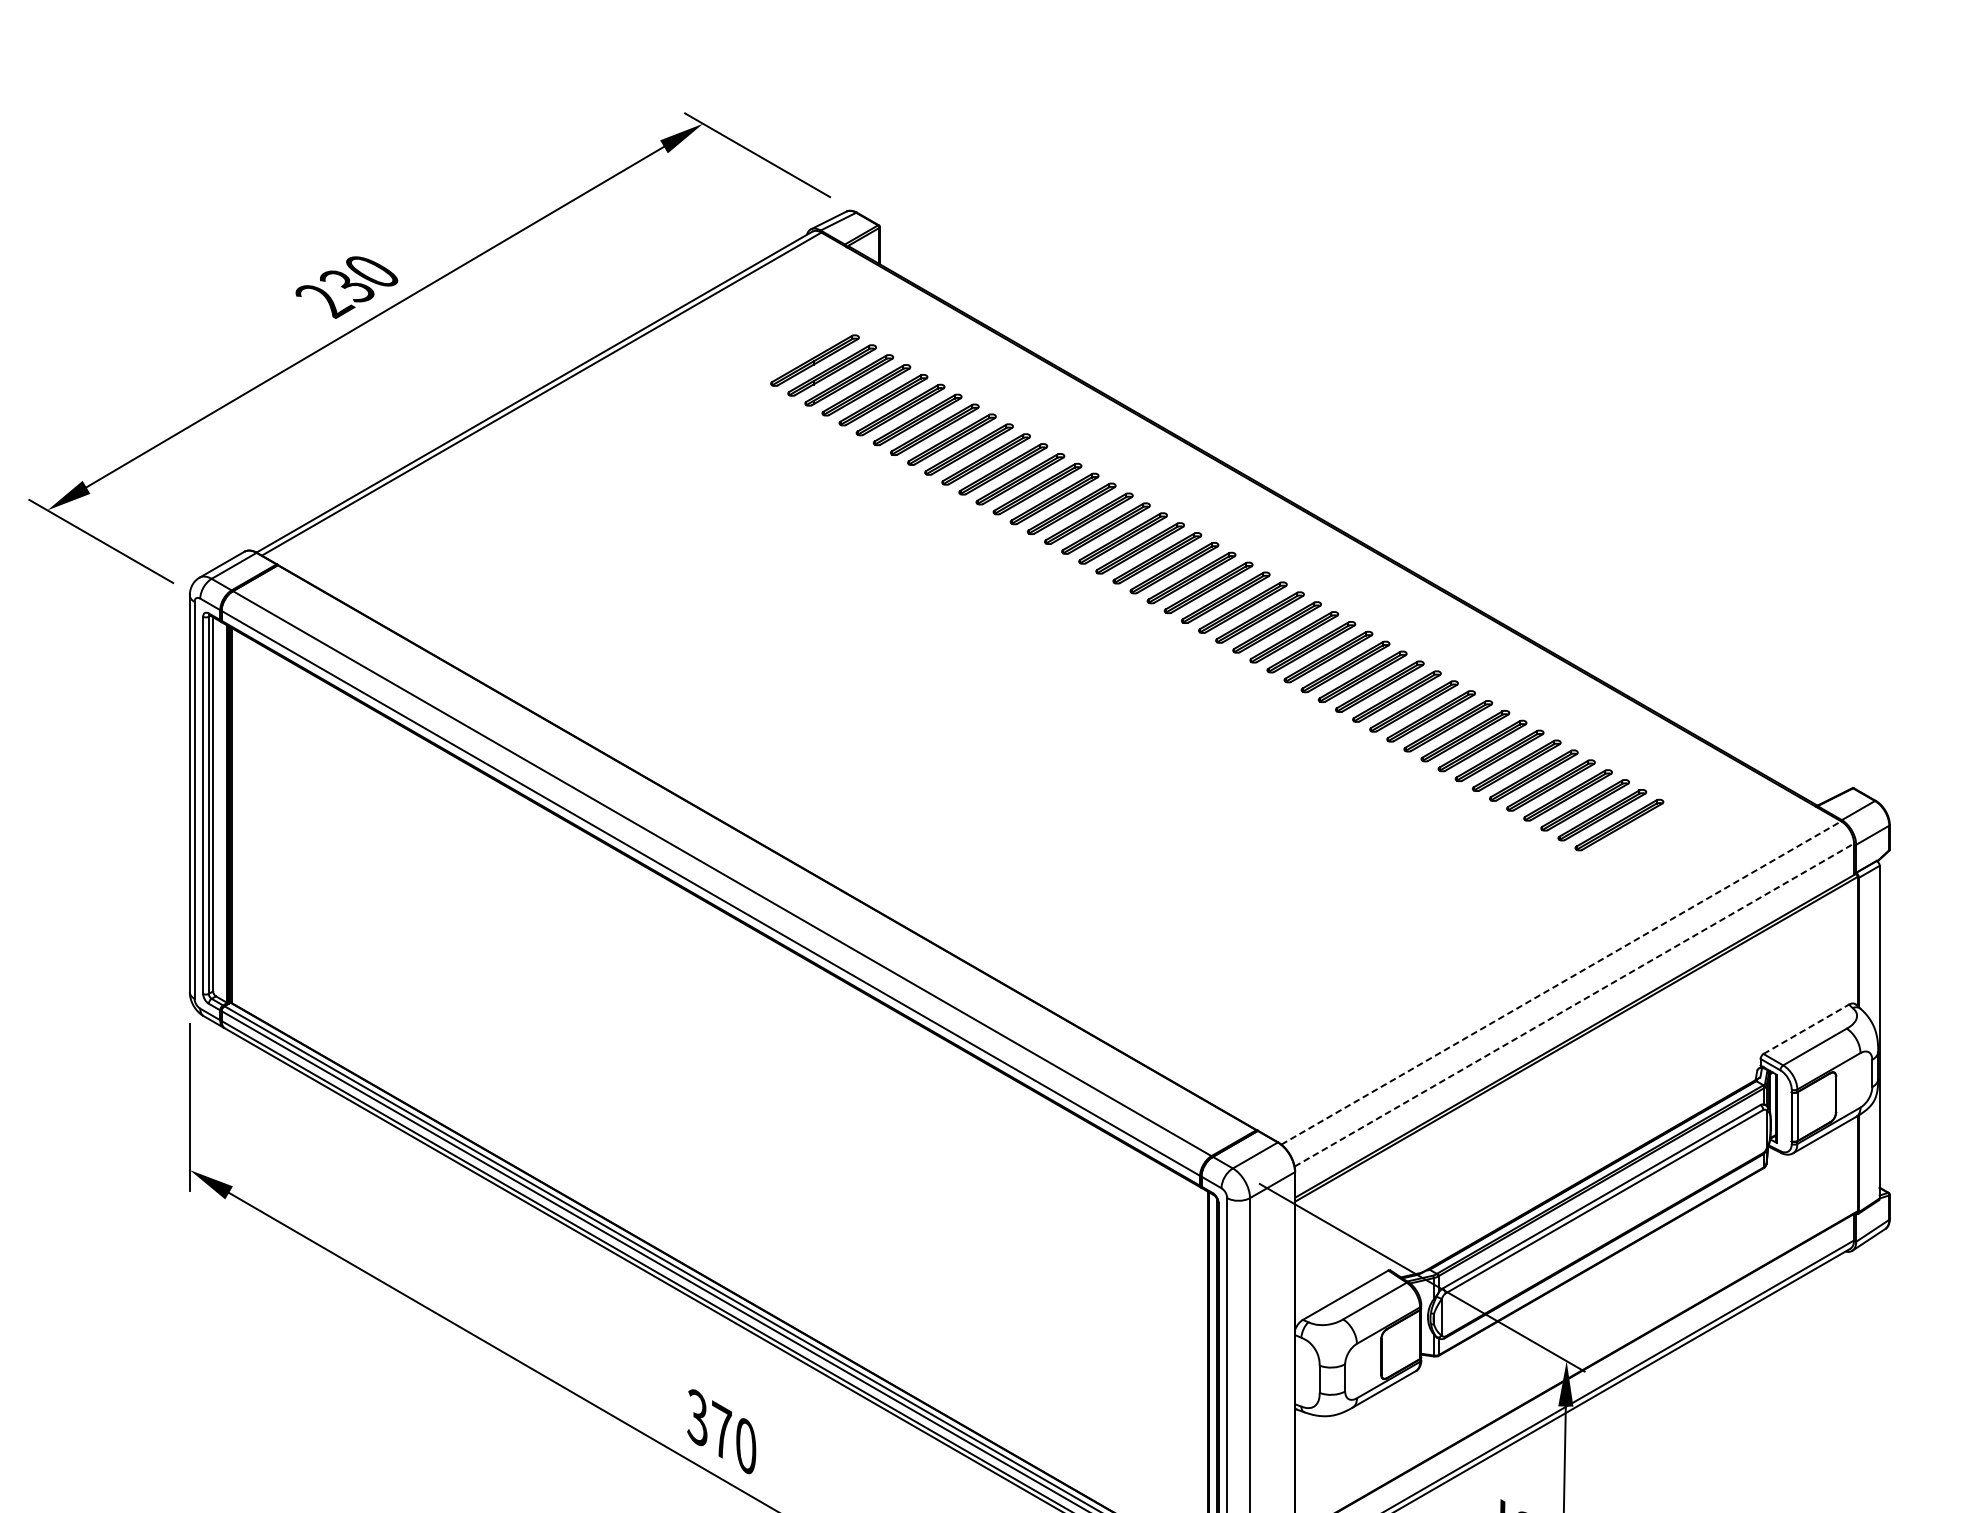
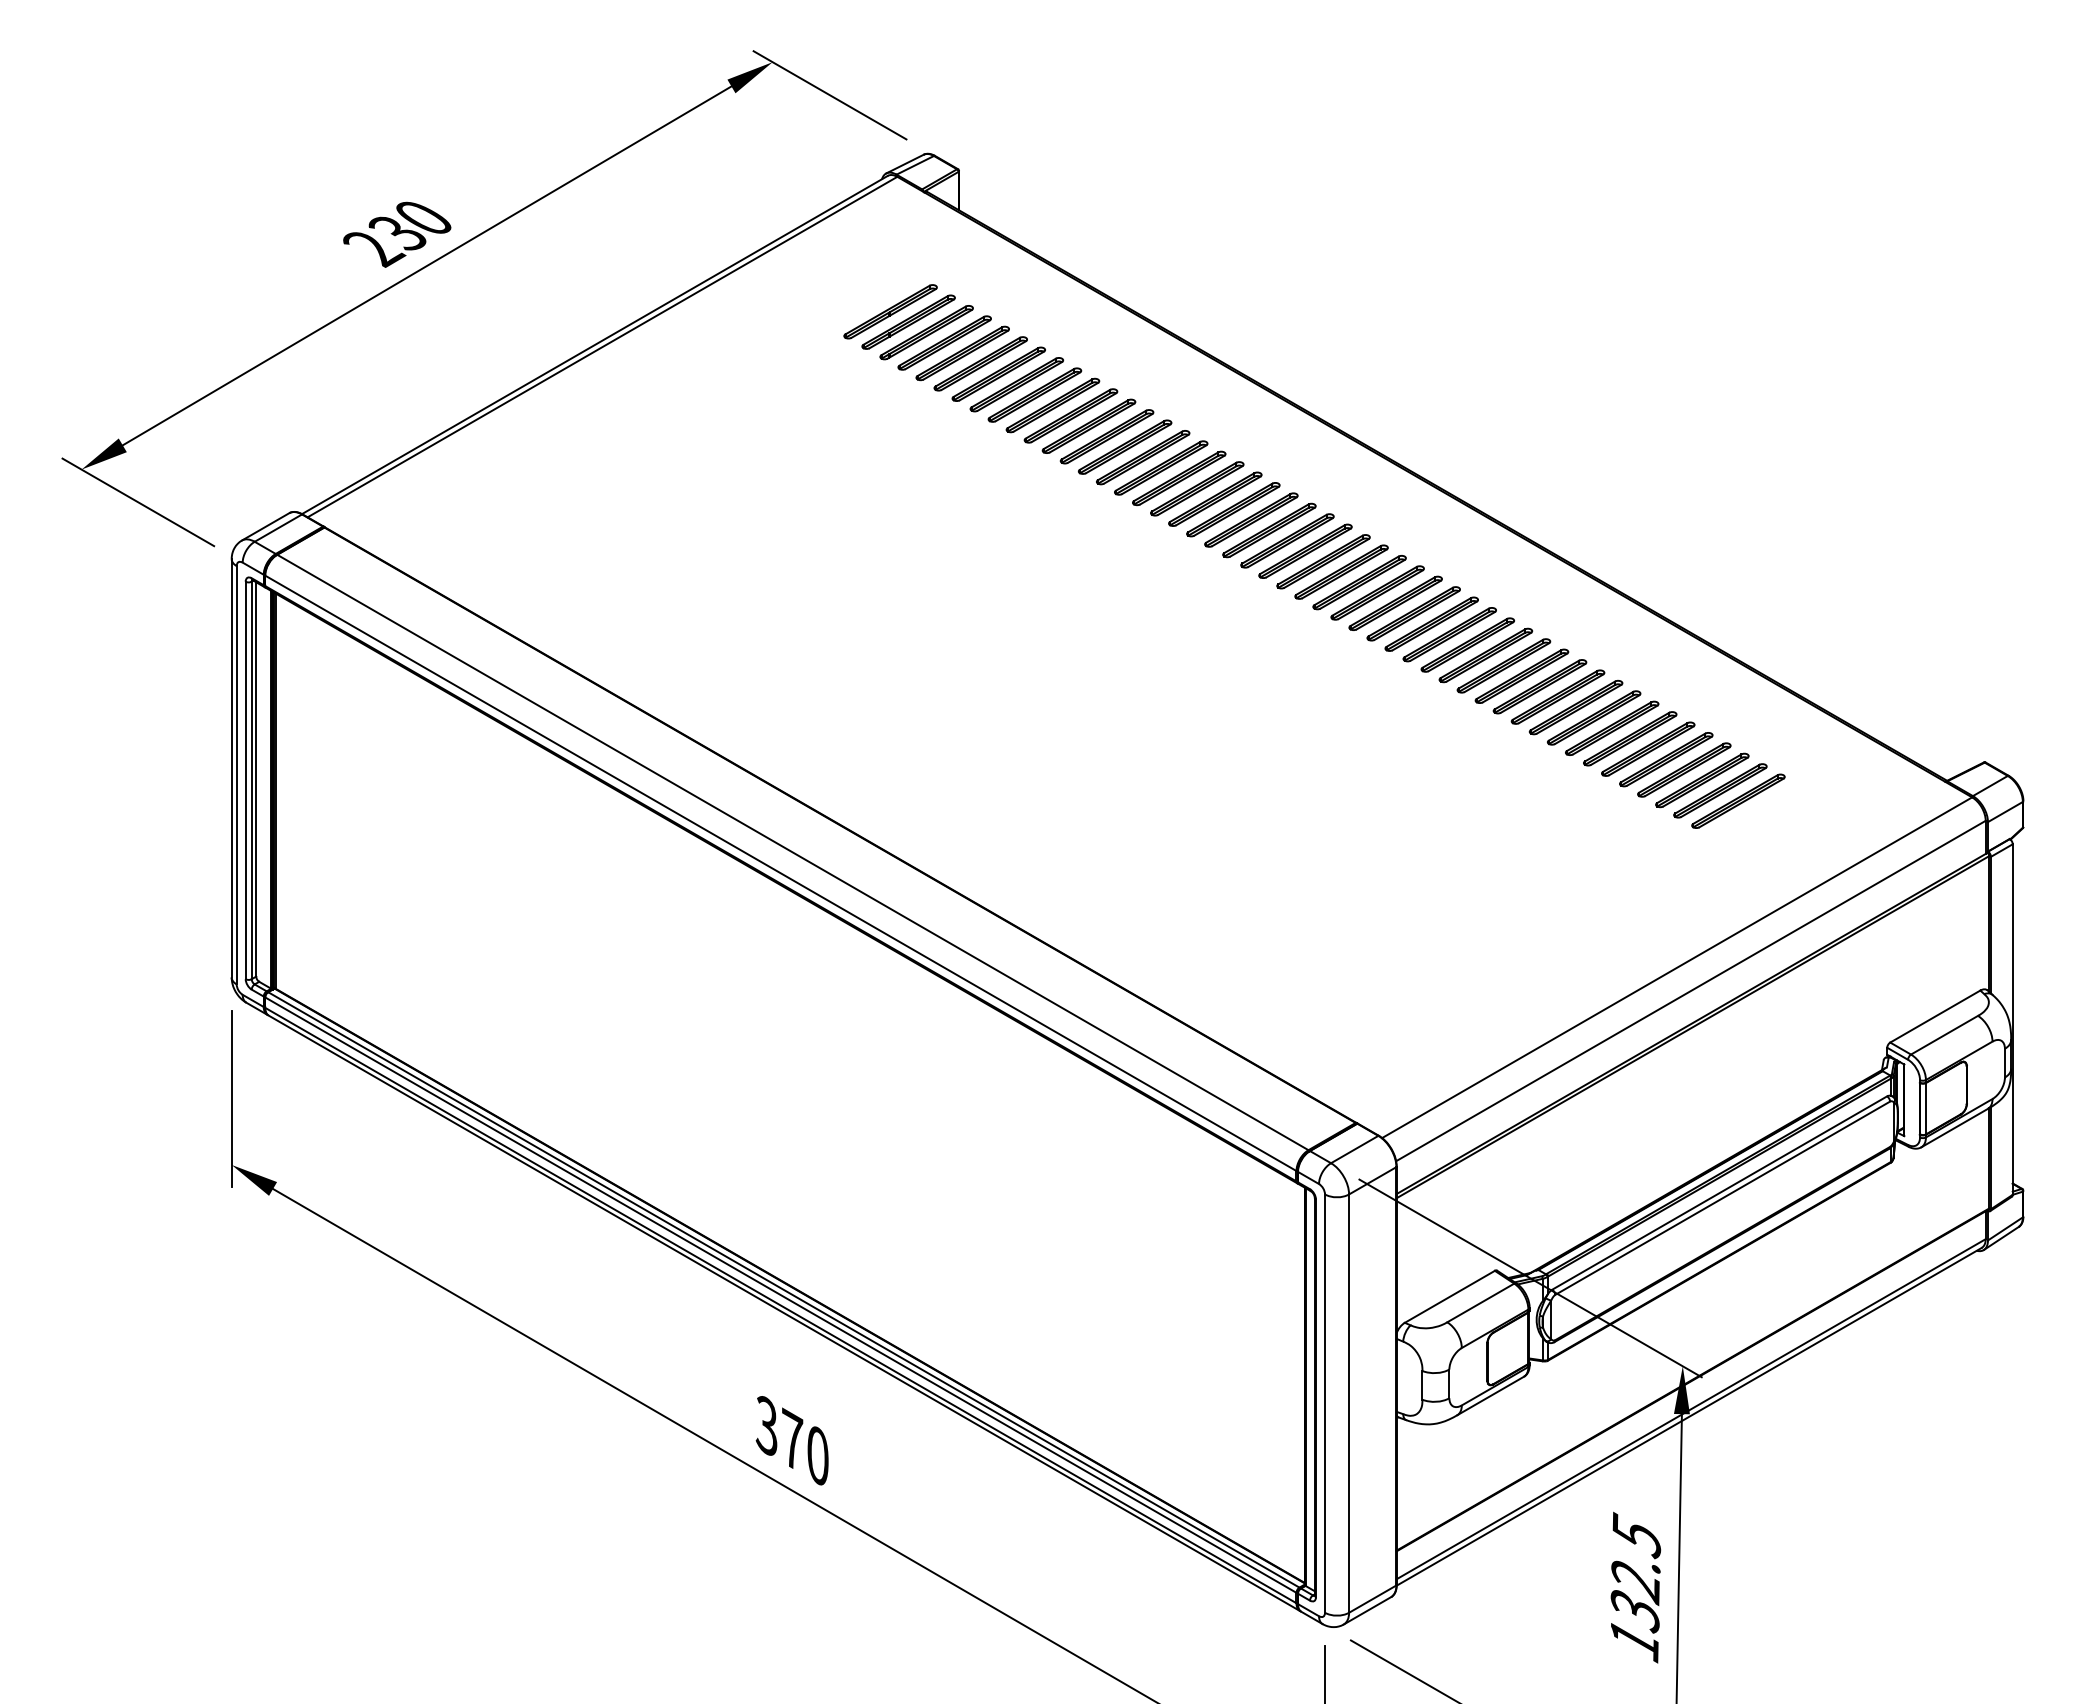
line: (1561, 982) -> (1677, 967), dashed -> solid
line: (1574, 1004) -> (1691, 990), dashed -> solid
line: (1806, 1029) -> (1935, 1016), dashed -> solid

